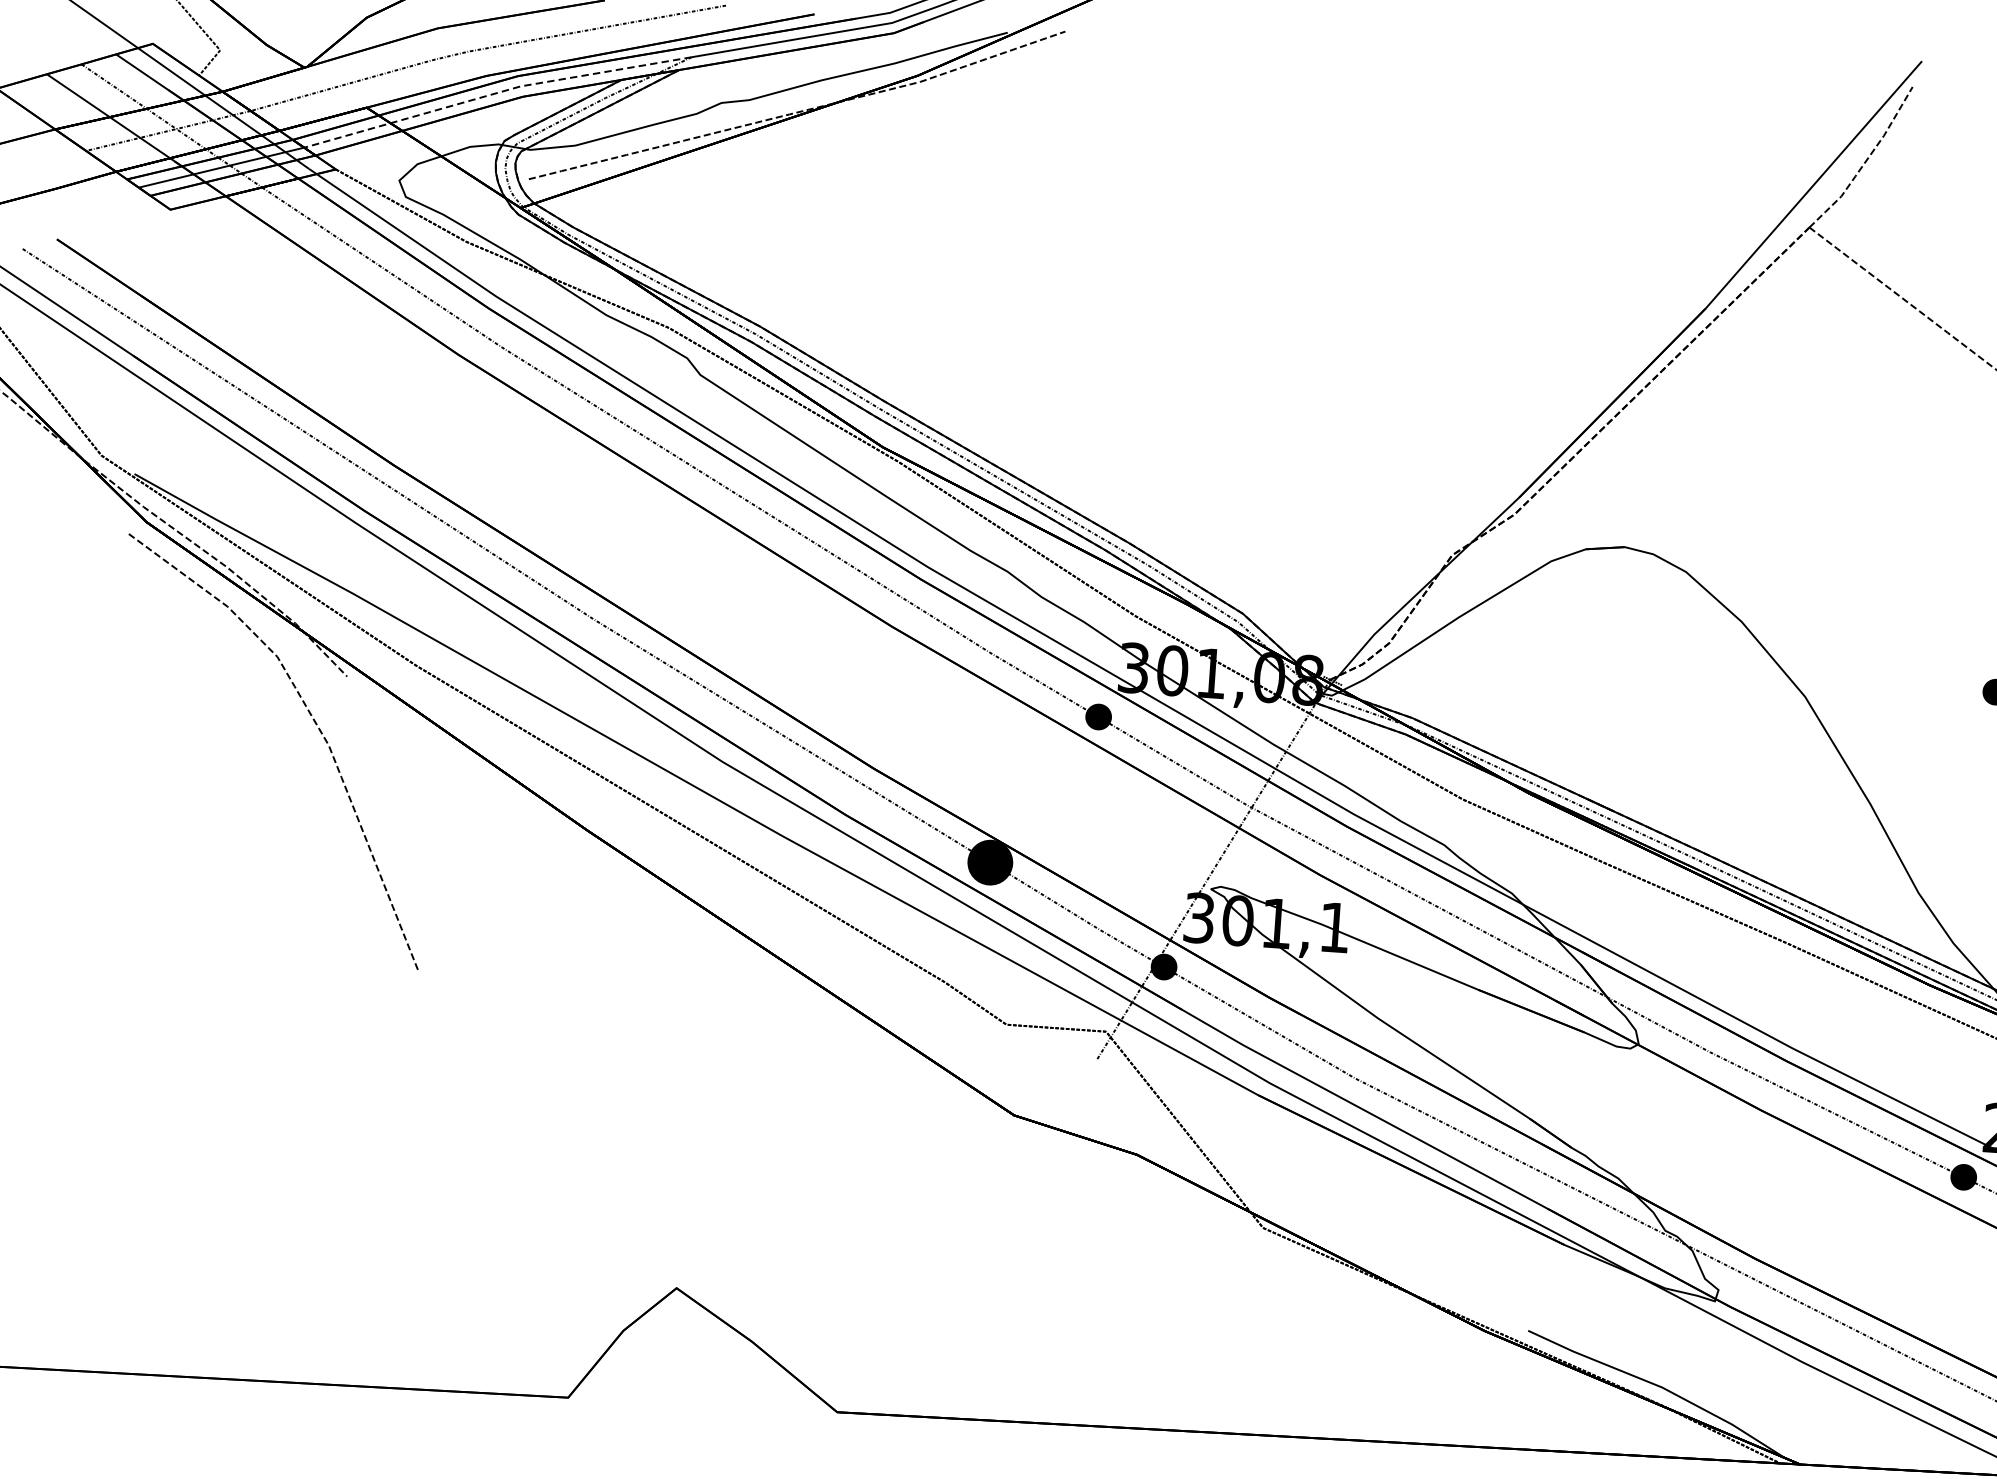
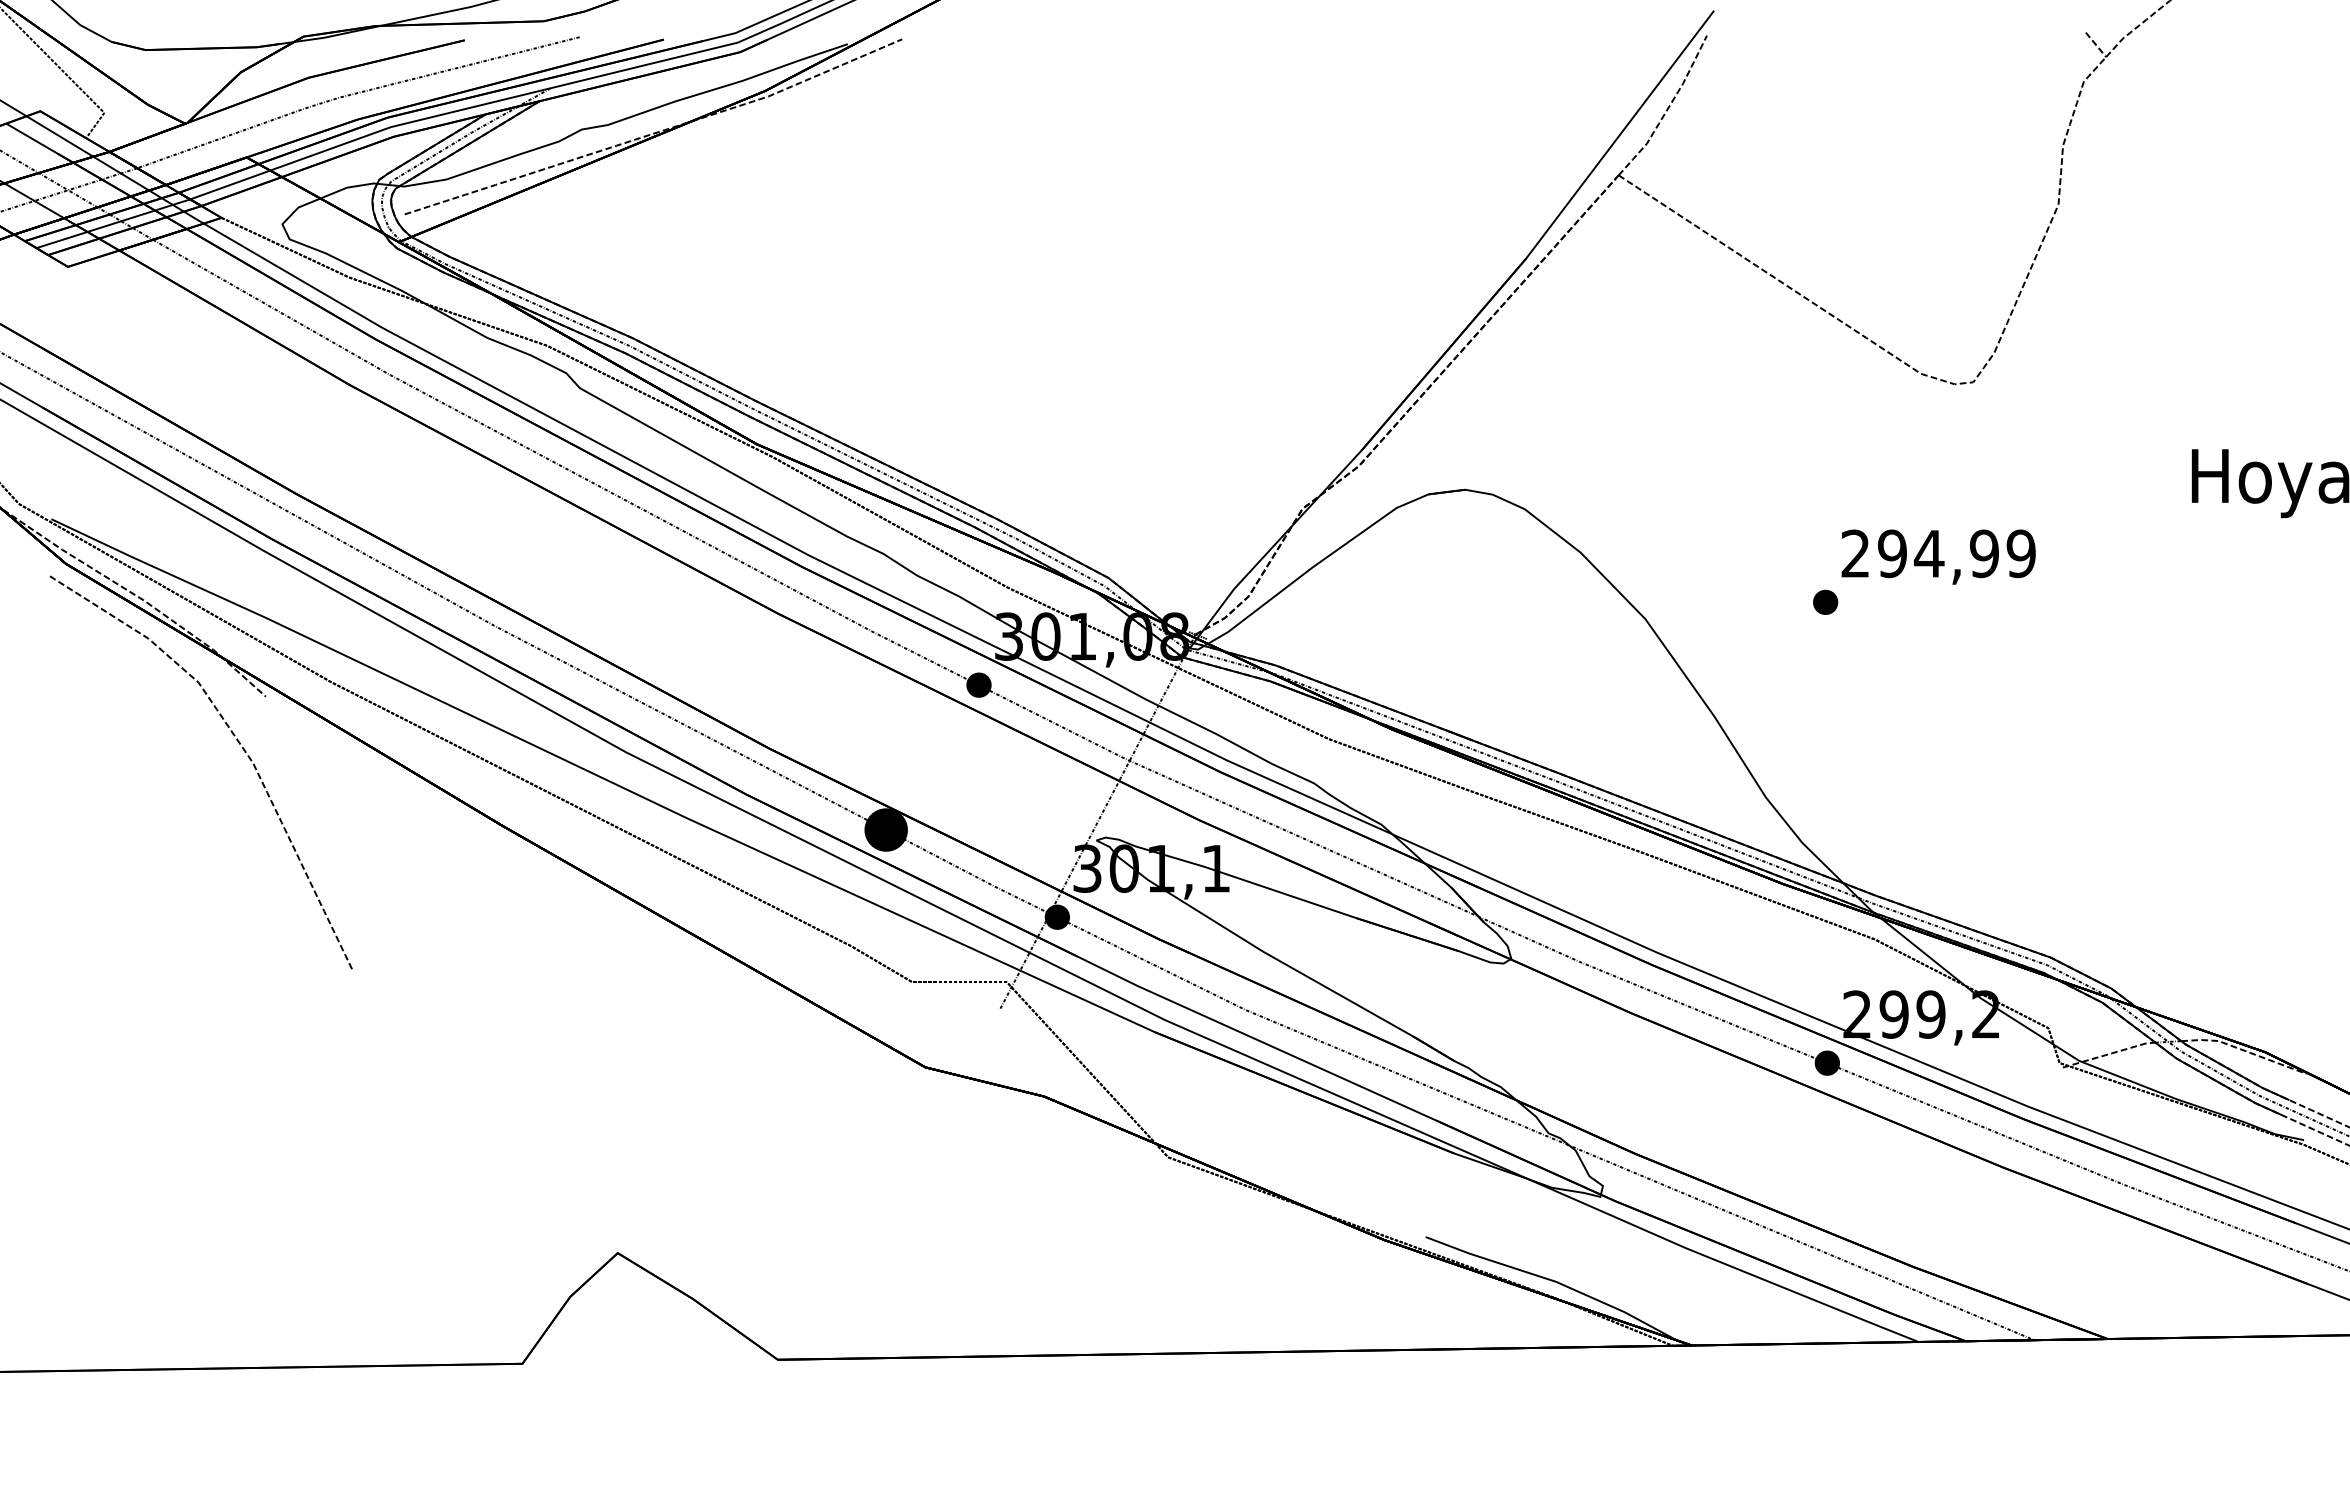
line: (496, 93) -> (368, 135), dashed -> solid

